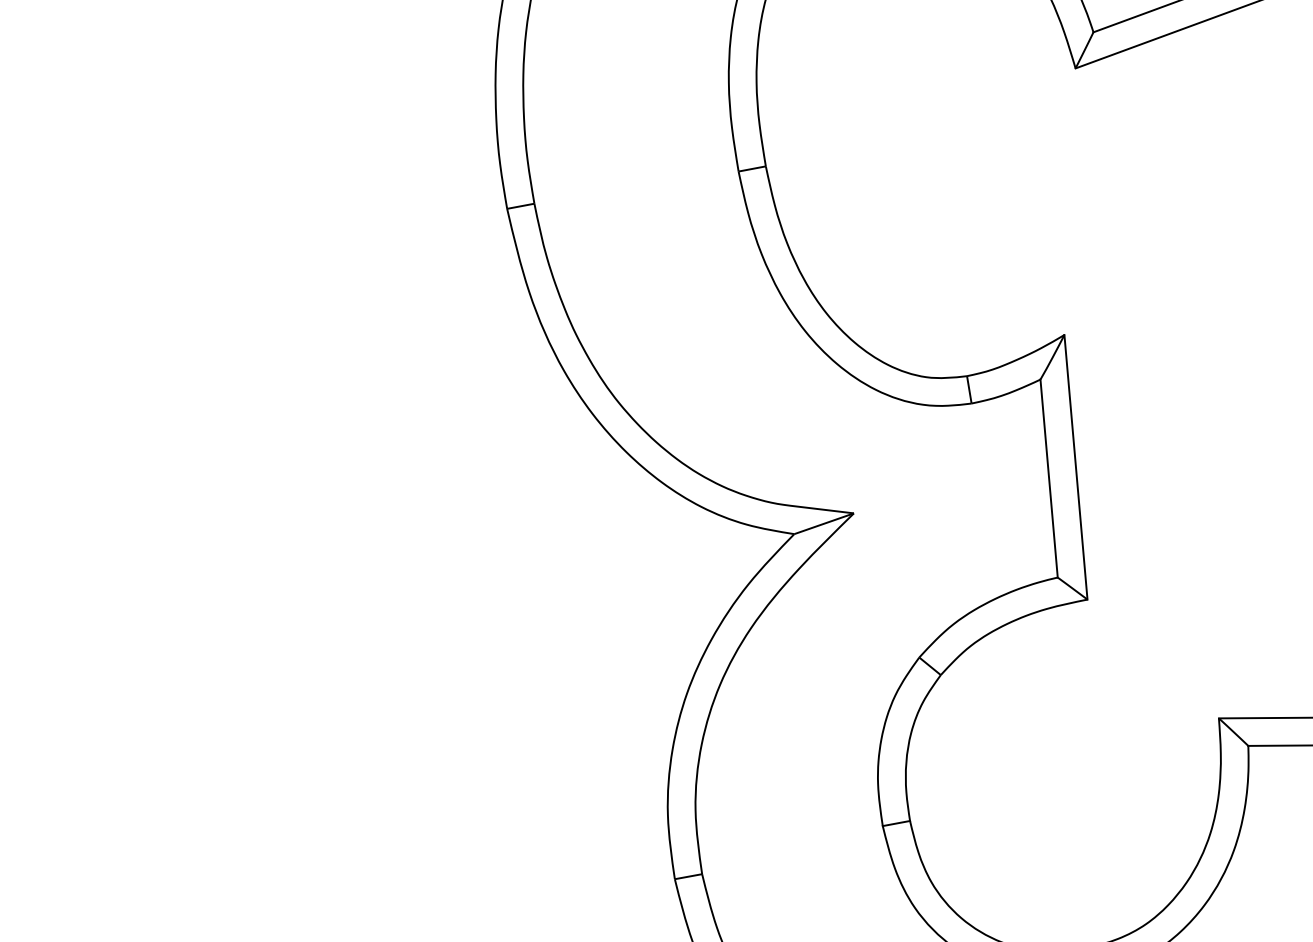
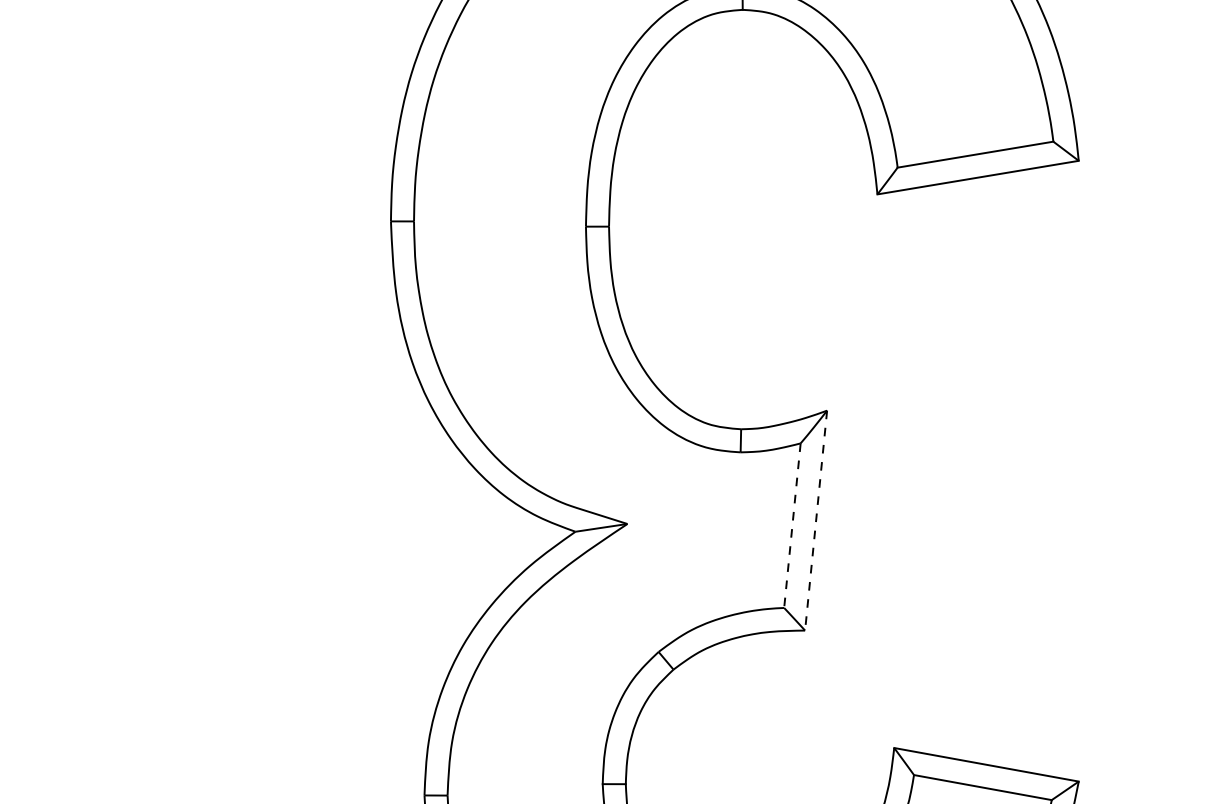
line: (1076, 467) -> (816, 520), solid -> dashed
line: (1049, 478) -> (792, 525), solid -> dashed

